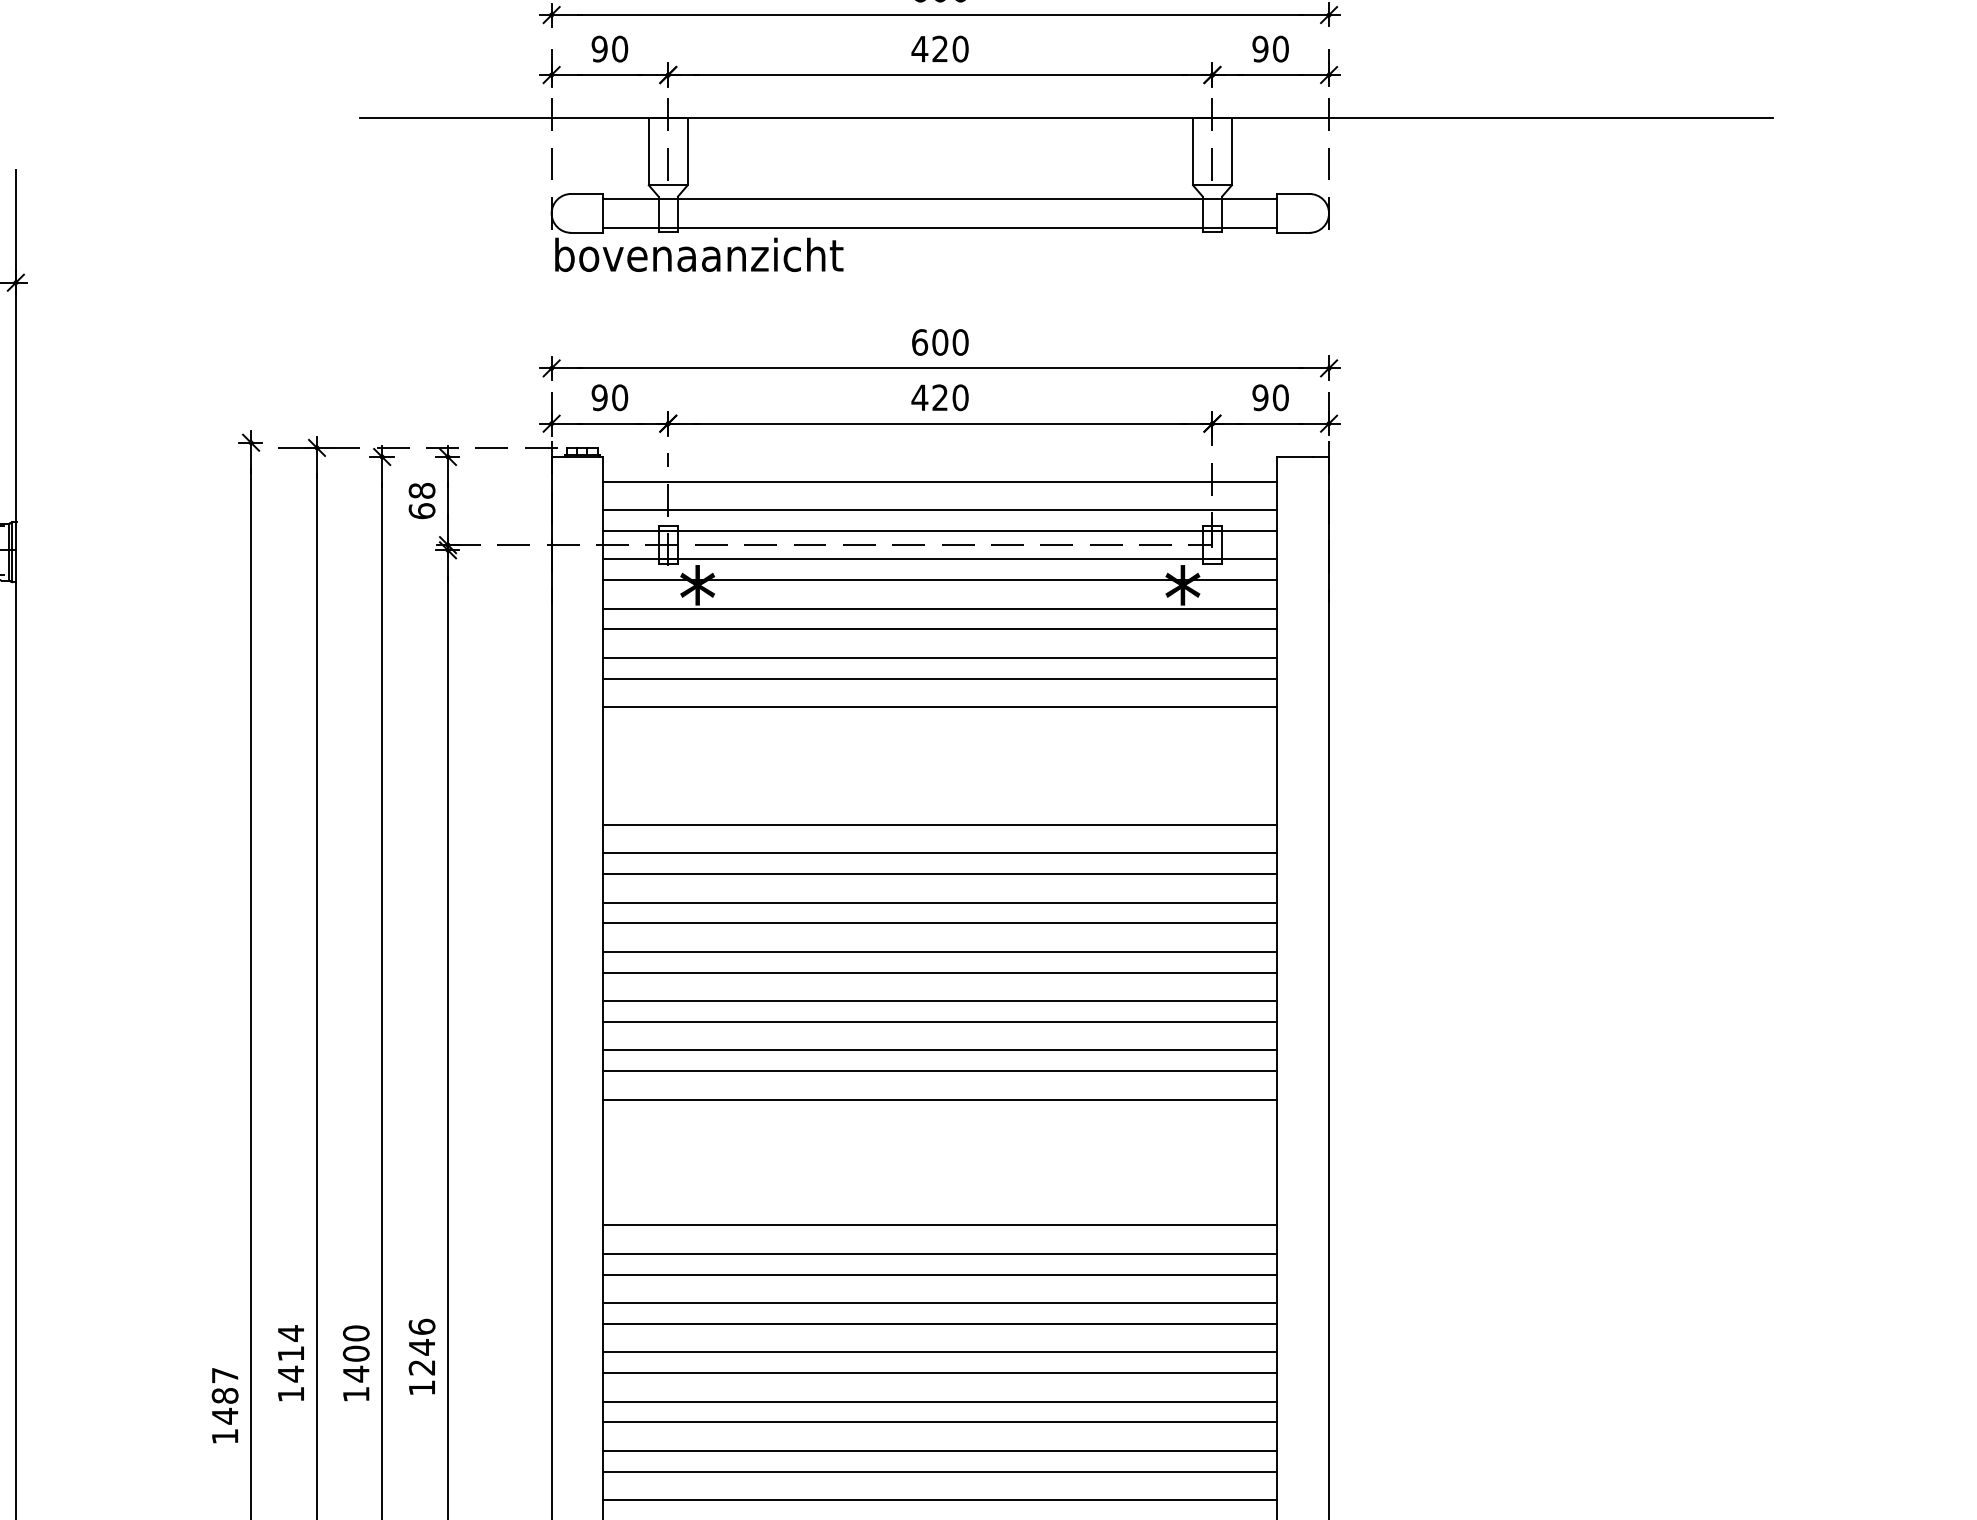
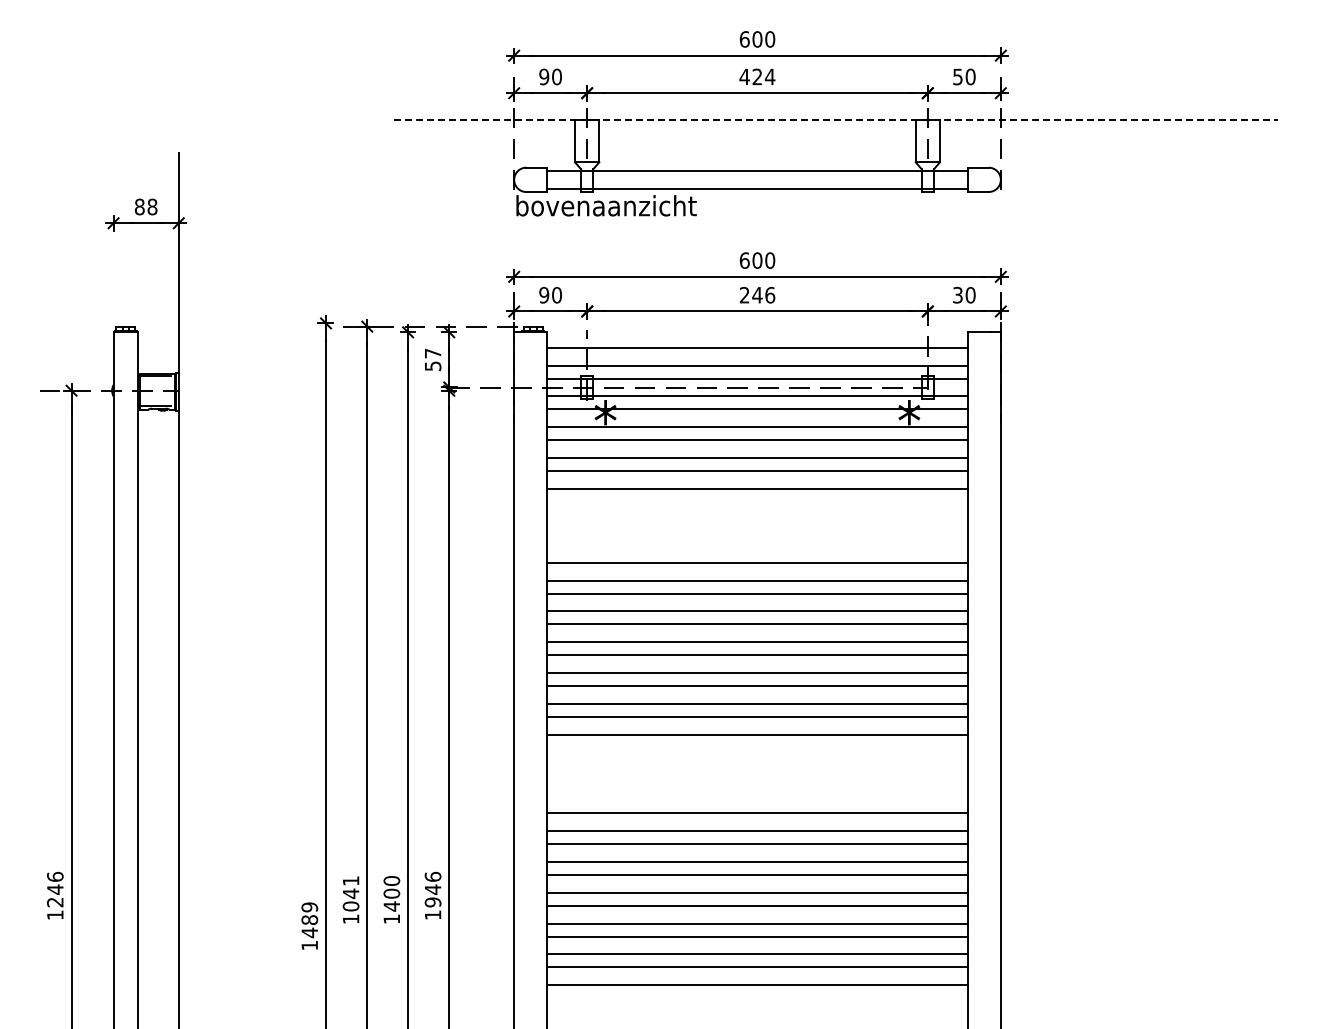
text: (959, 48) -> (769, 76), 420 -> 424
text: (1259, 48) -> (957, 76), 90 -> 50
line: (1066, 118) -> (836, 120), solid -> dashed
text: (940, 396) -> (757, 294), 420 -> 246
text: (1259, 398) -> (957, 295), 90 -> 30
text: (421, 500) -> (432, 359), 68 -> 57
text: (290, 1353) -> (350, 893), 1414 -> 1041
text: (421, 1367) -> (432, 902), 1246 -> 1946
text: (224, 1375) -> (309, 907), 1487 -> 1489

